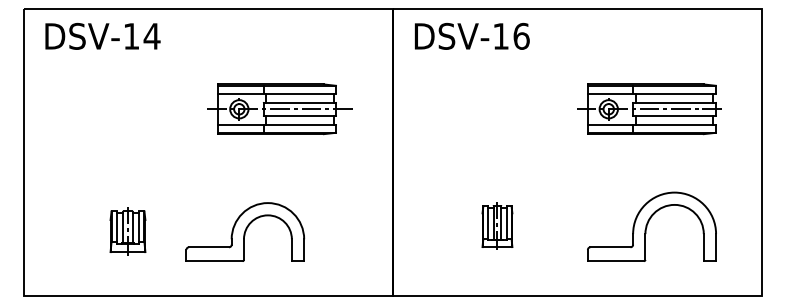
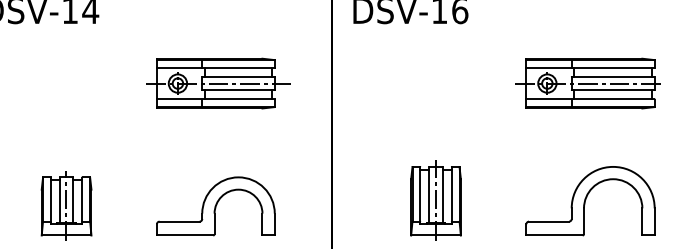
part: (497, 225) -> (436, 199), size x1.67
part: (127, 230) -> (66, 204), size x1.43
part: (245, 231) -> (216, 205), moved

